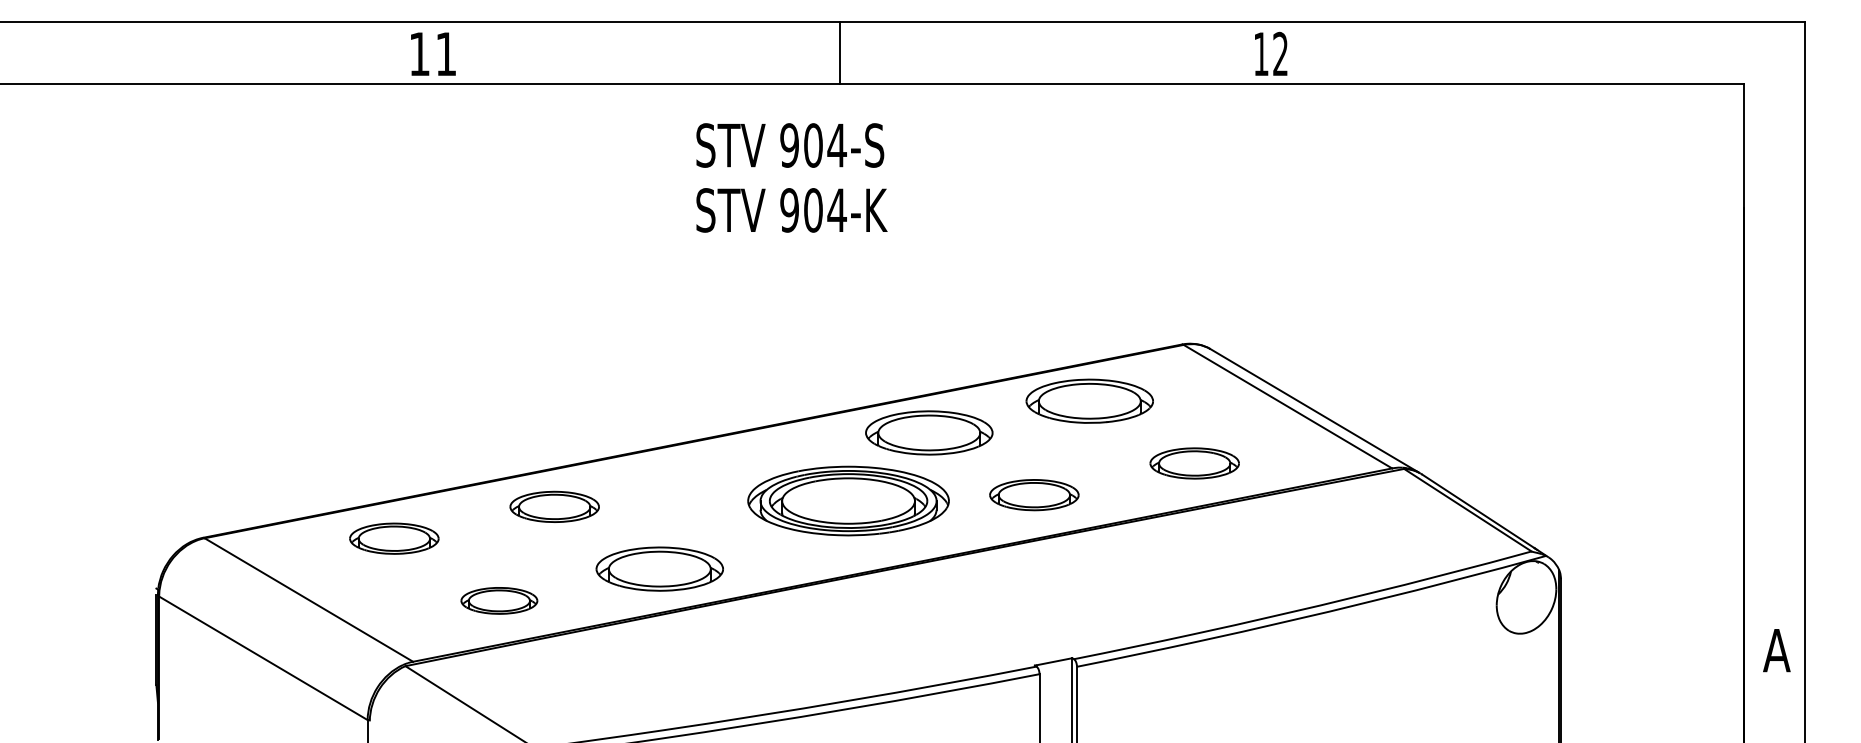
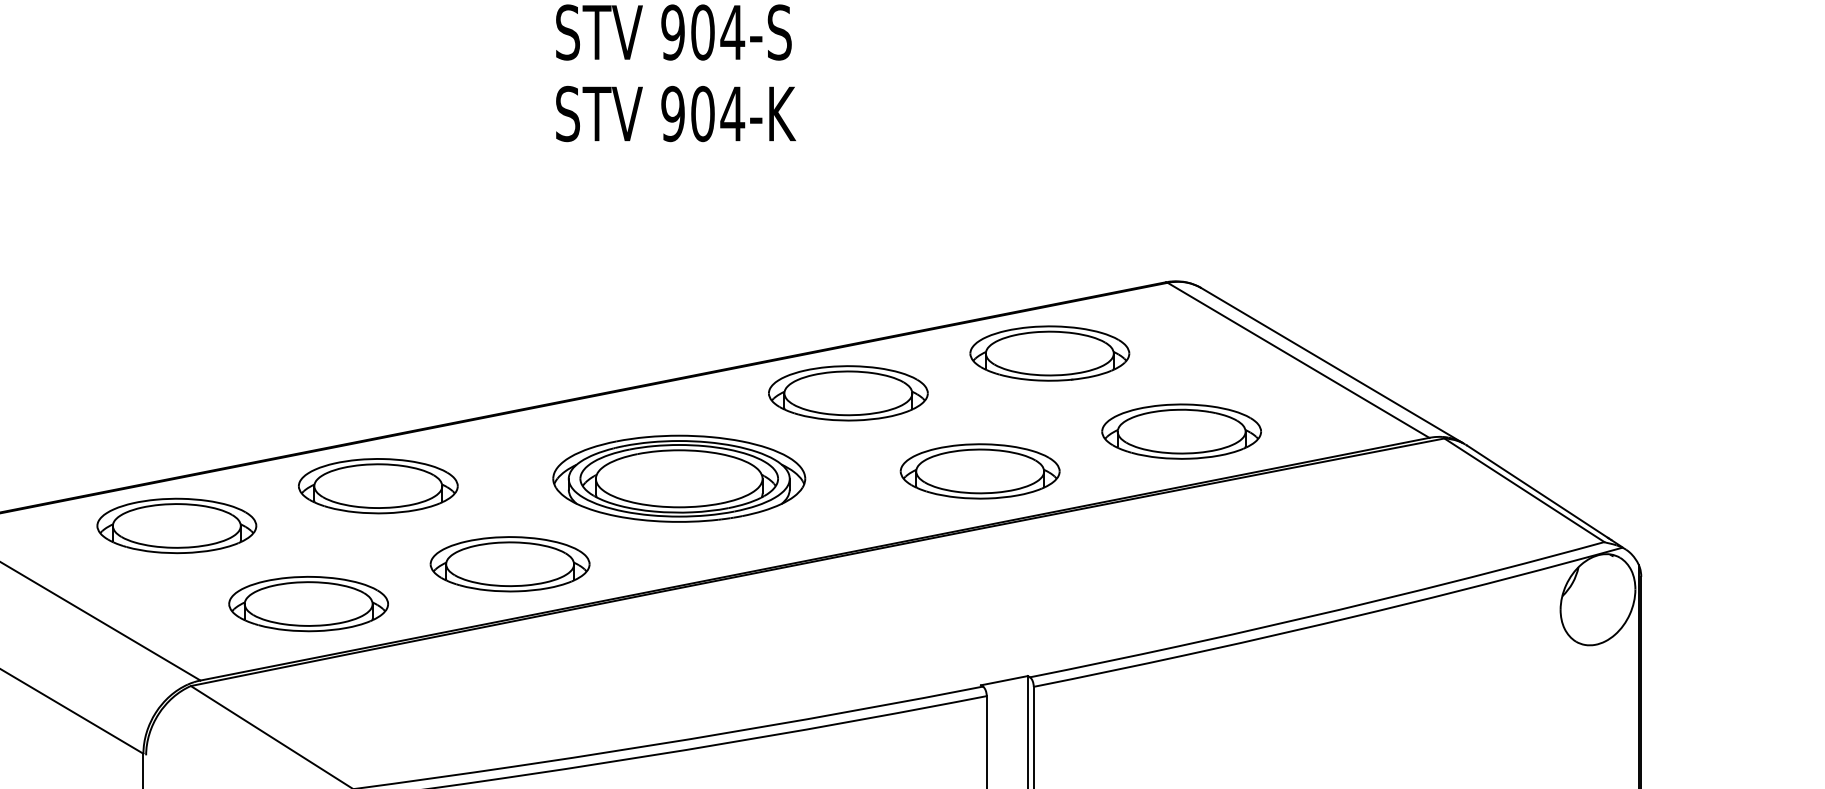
part: (1194, 463) -> (1181, 431), size x1.43
part: (1034, 494) -> (980, 470), size x1.43
part: (848, 500) -> (679, 478), moved
part: (554, 506) -> (377, 485), size x1.43
part: (394, 538) -> (177, 525), size x1.43
part: (499, 600) -> (308, 603), size x1.67

